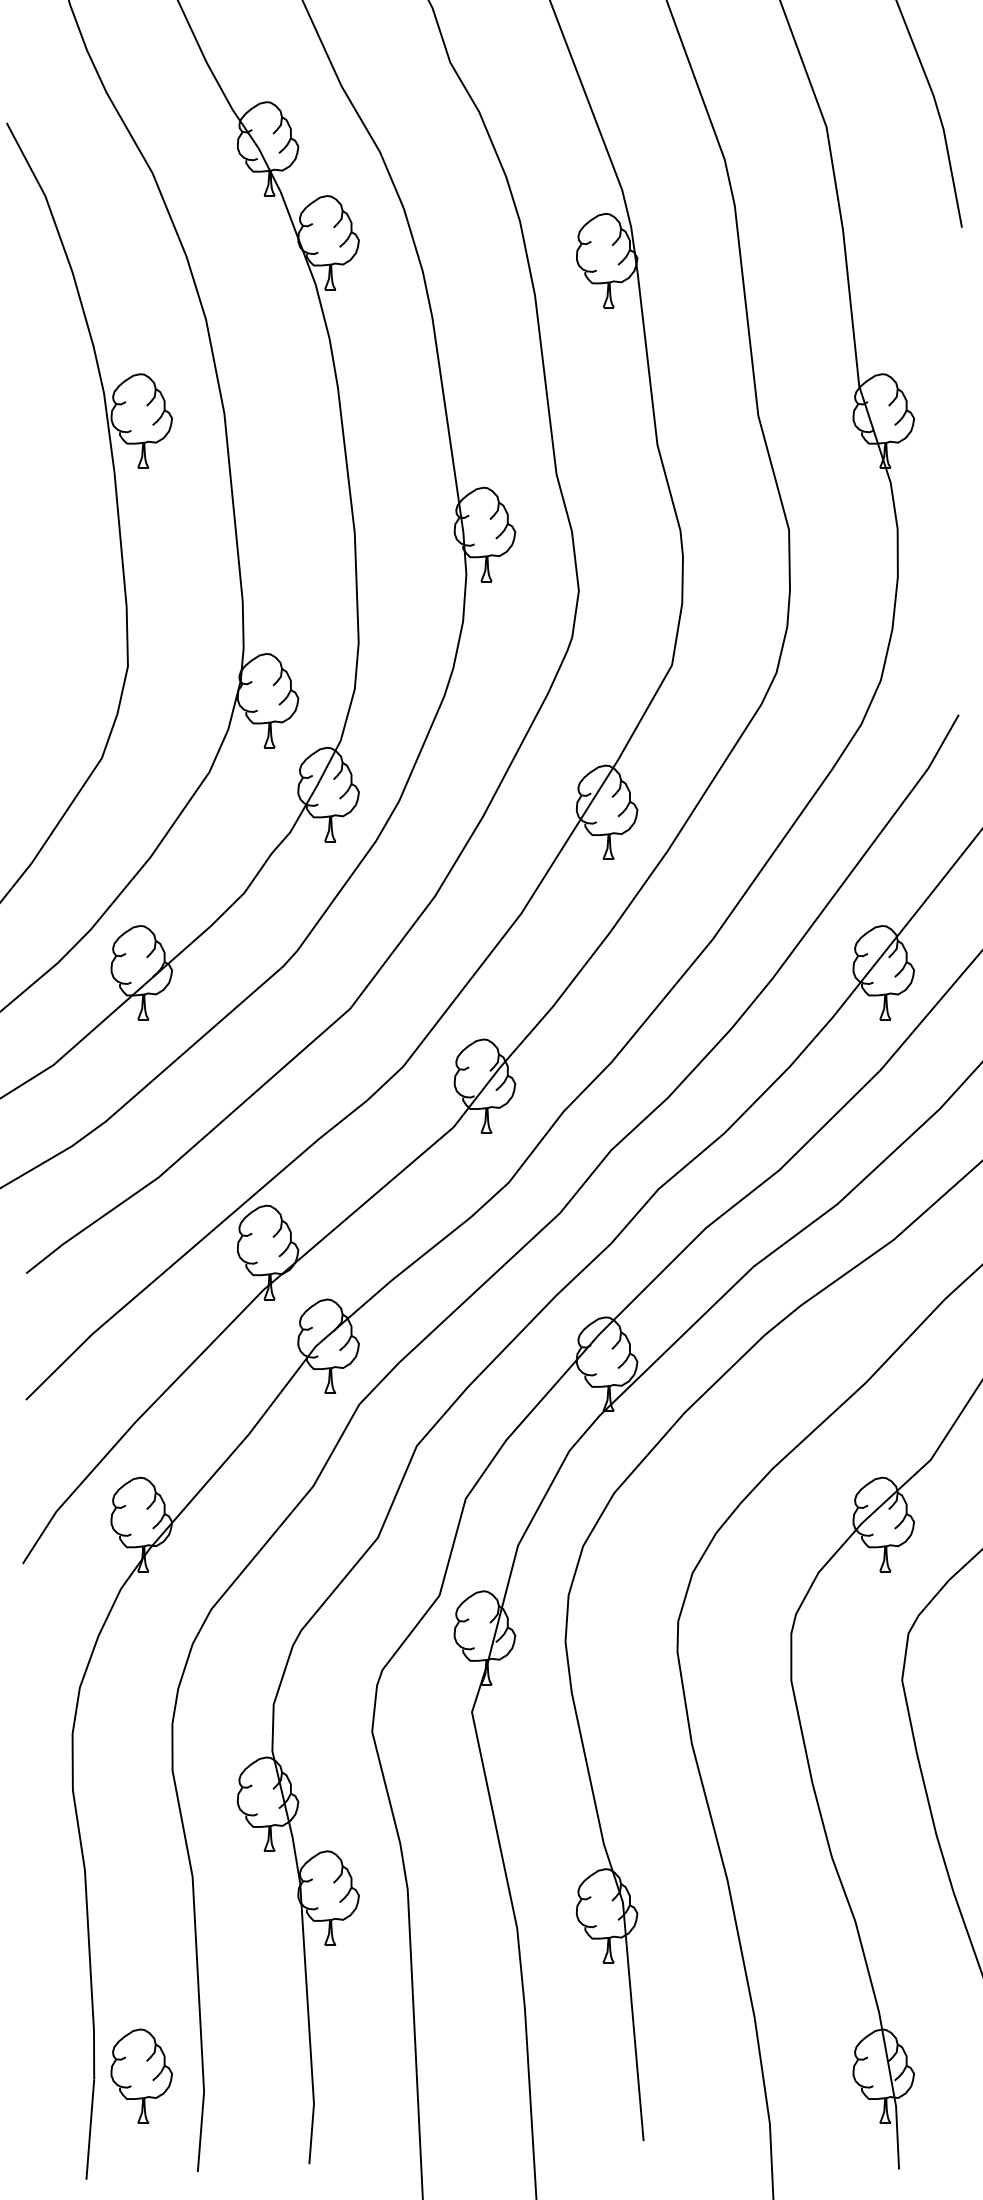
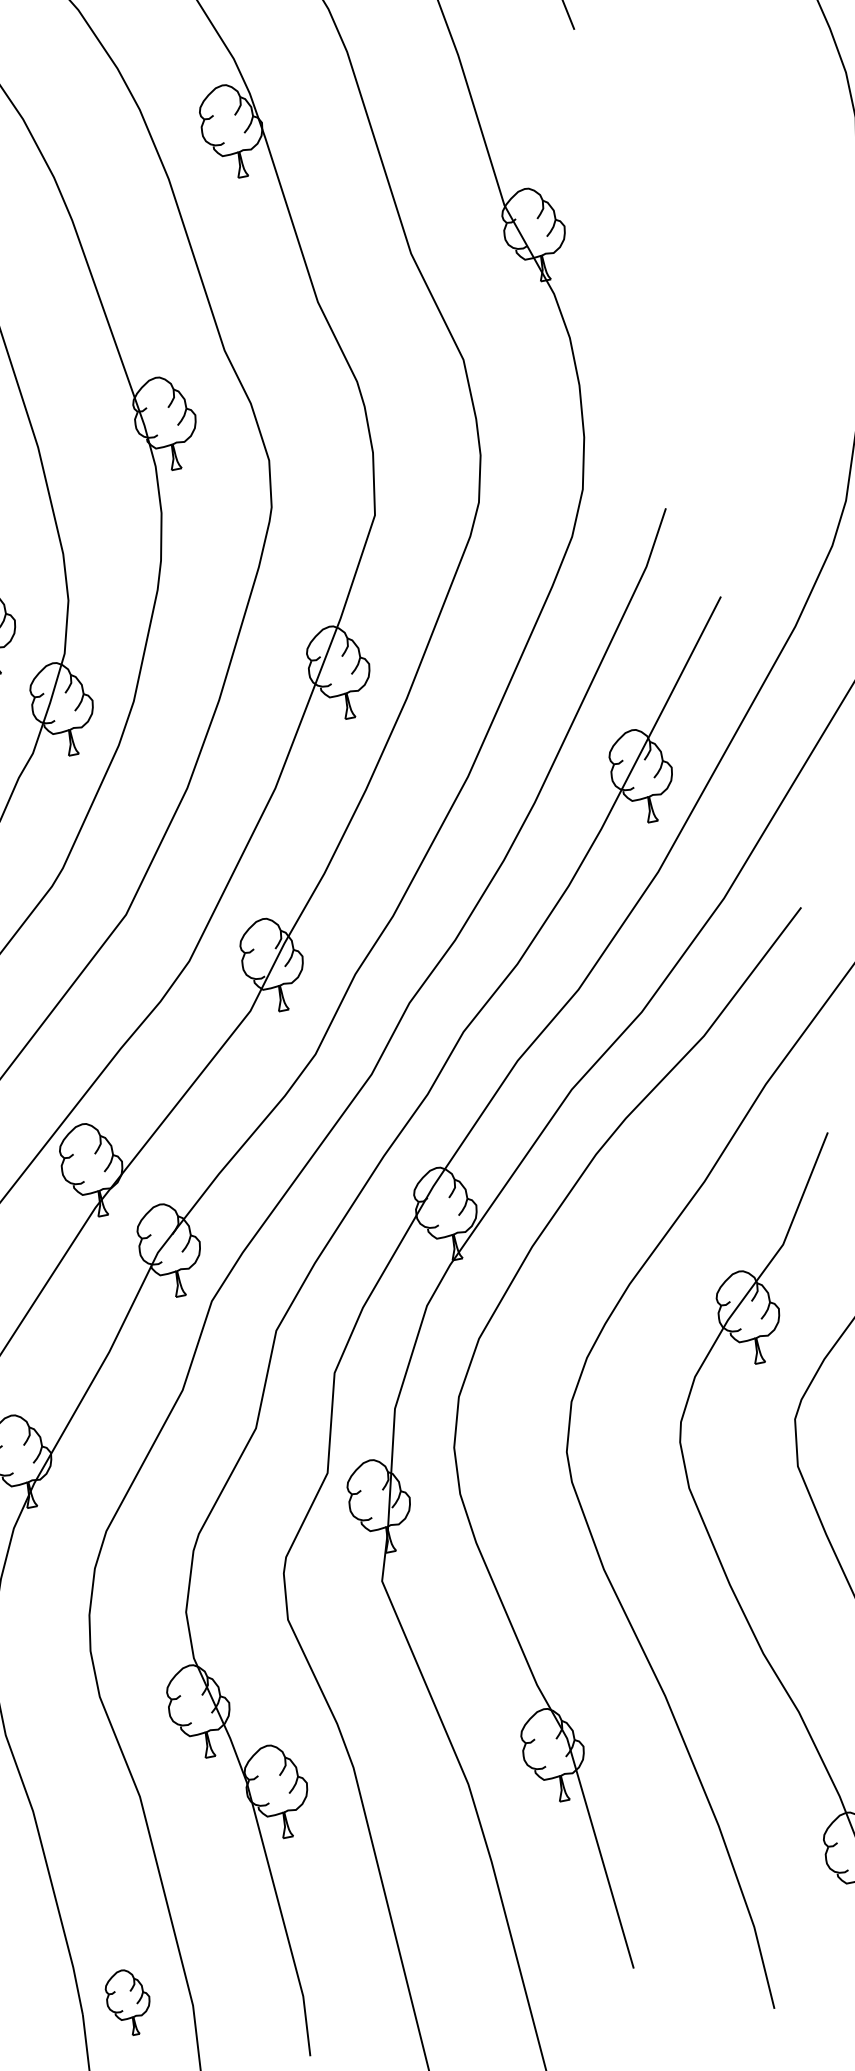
part: (141, 2075) -> (128, 2001), size x0.7

